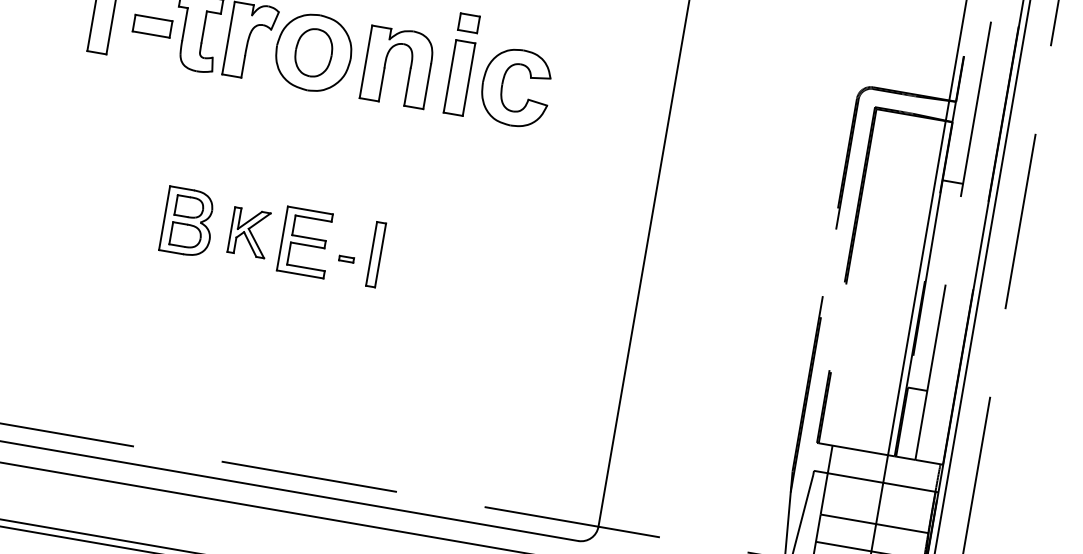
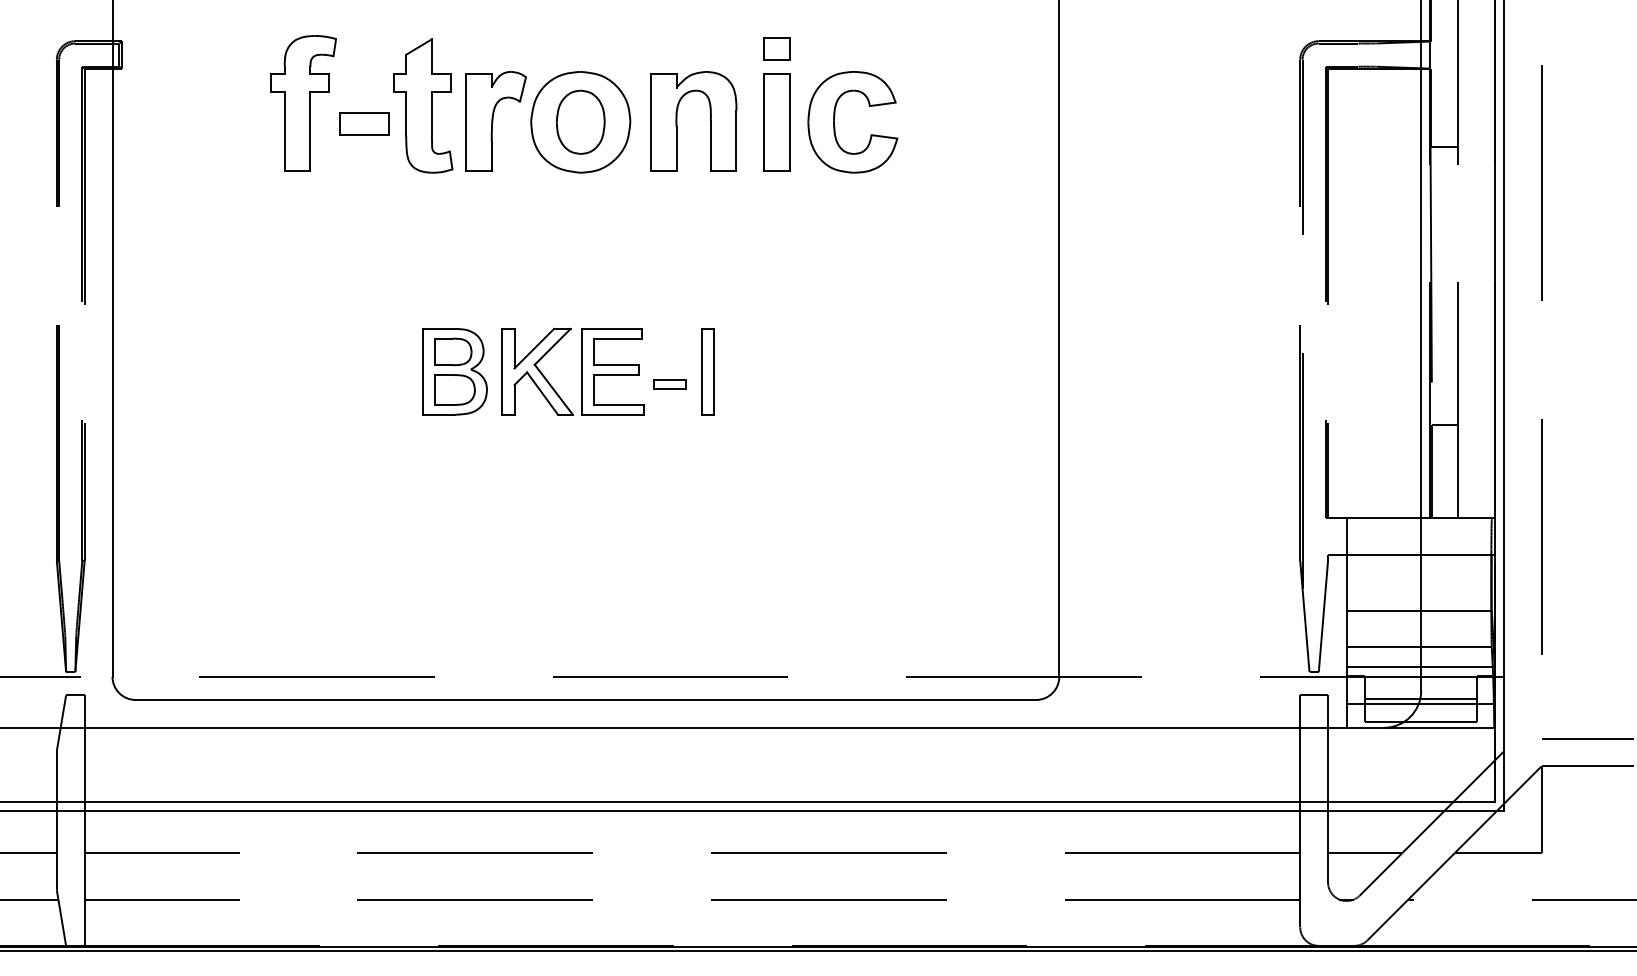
part: (249, 232) -> (537, 371), size x1.43
part: (346, 259) -> (669, 384), size x1.67

